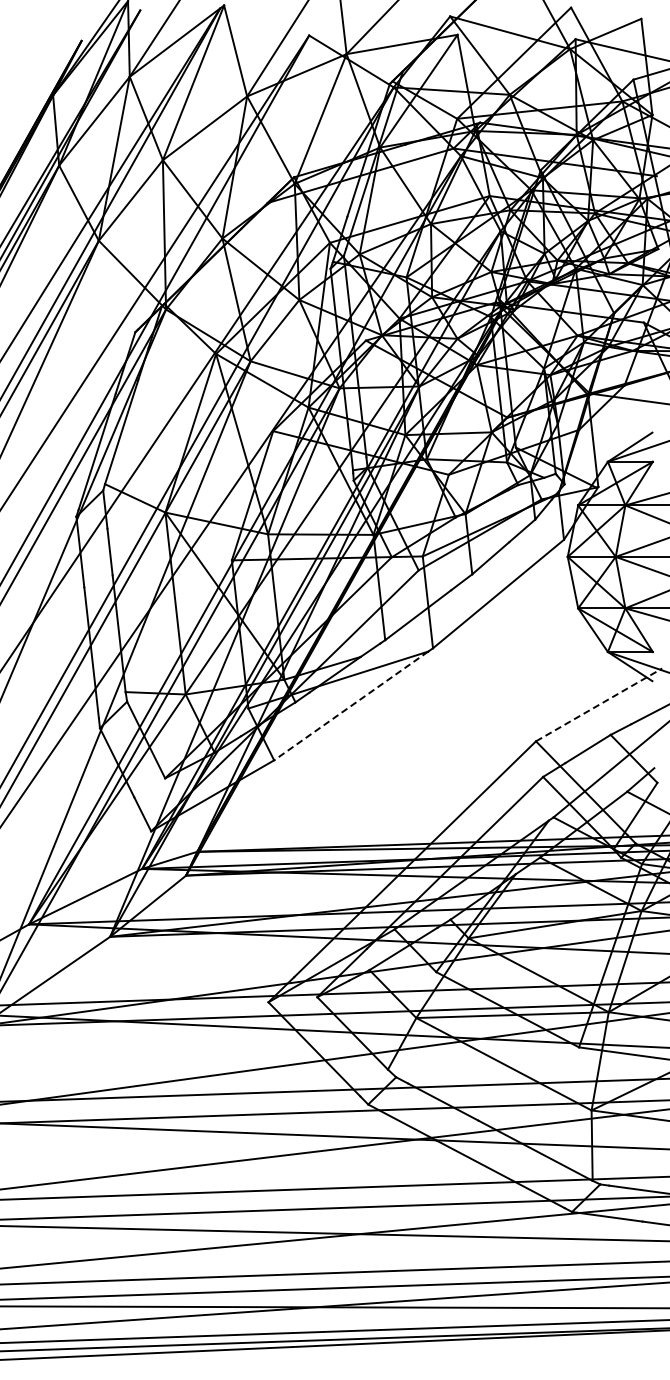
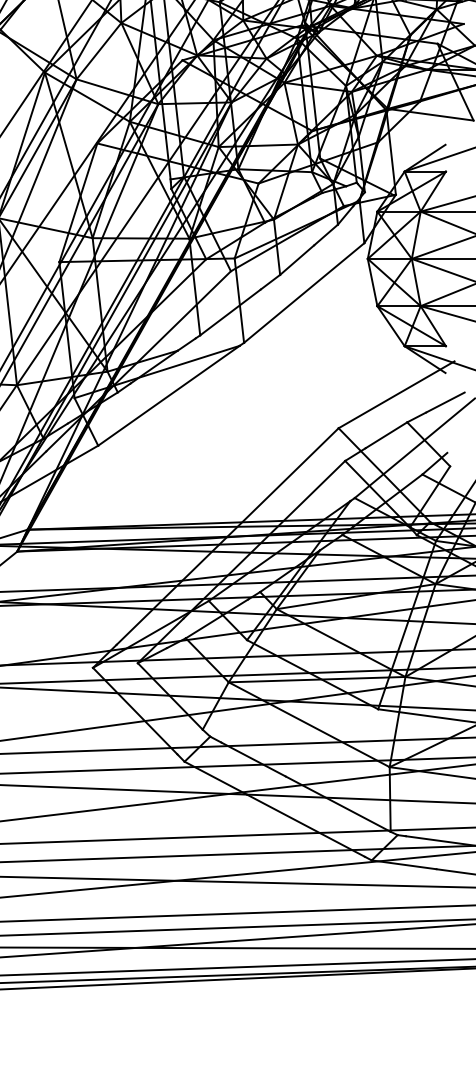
line: (599, 704) -> (396, 394), dashed -> solid
line: (350, 706) -> (168, 396), dashed -> solid

